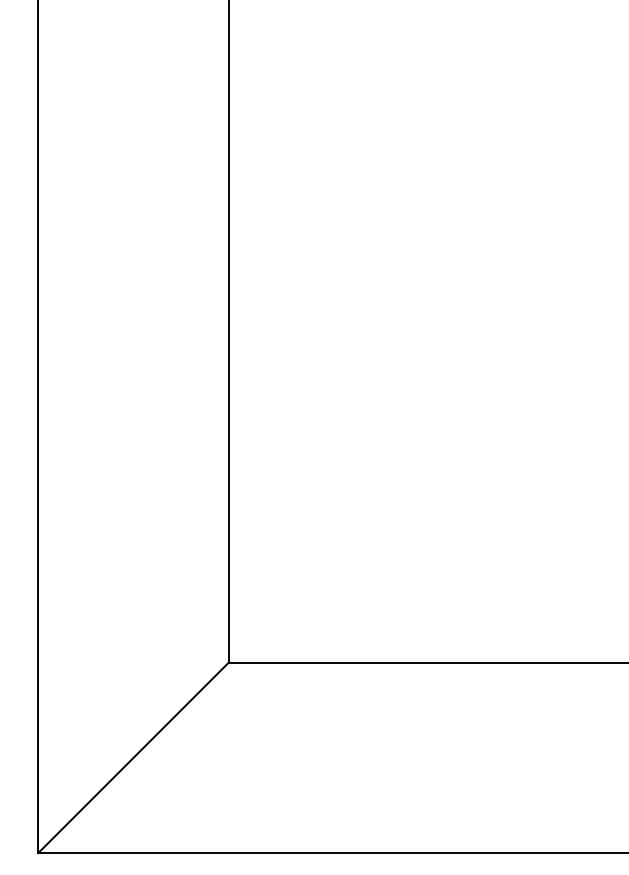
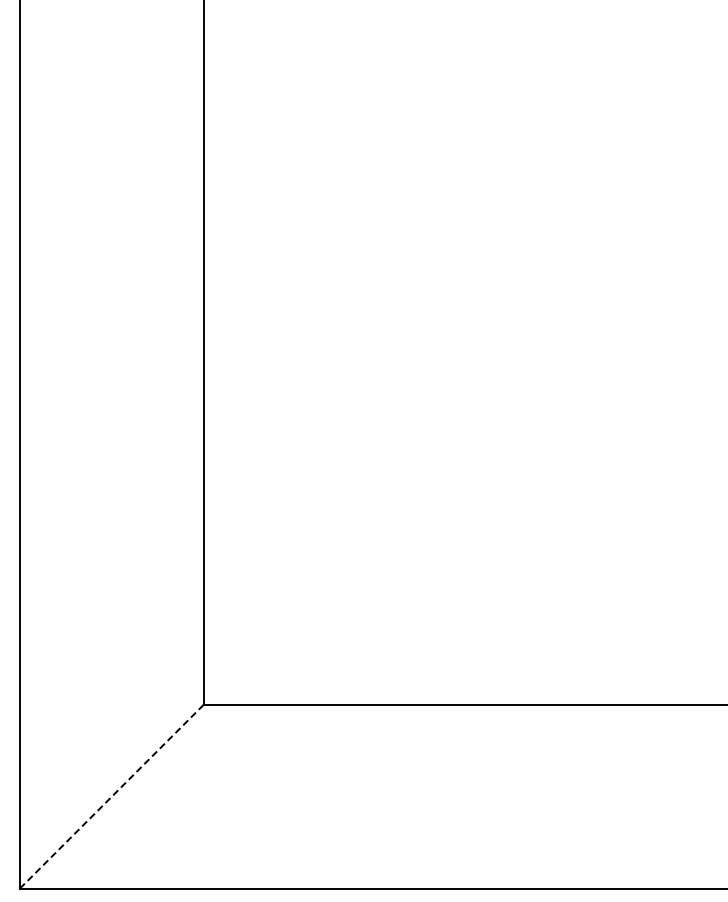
line: (134, 757) -> (112, 796), solid -> dashed

